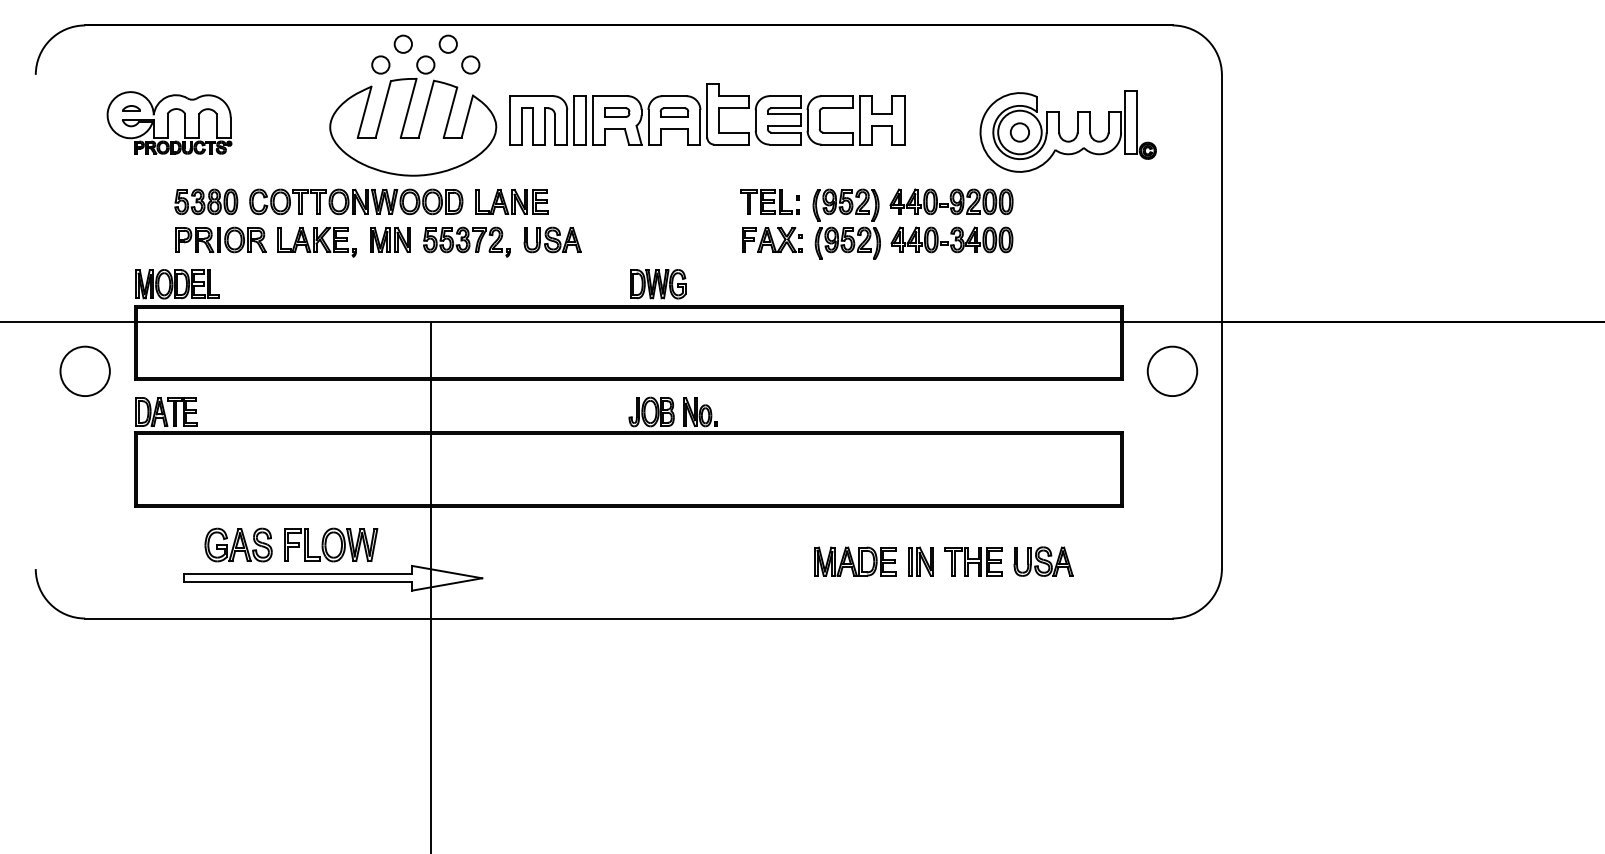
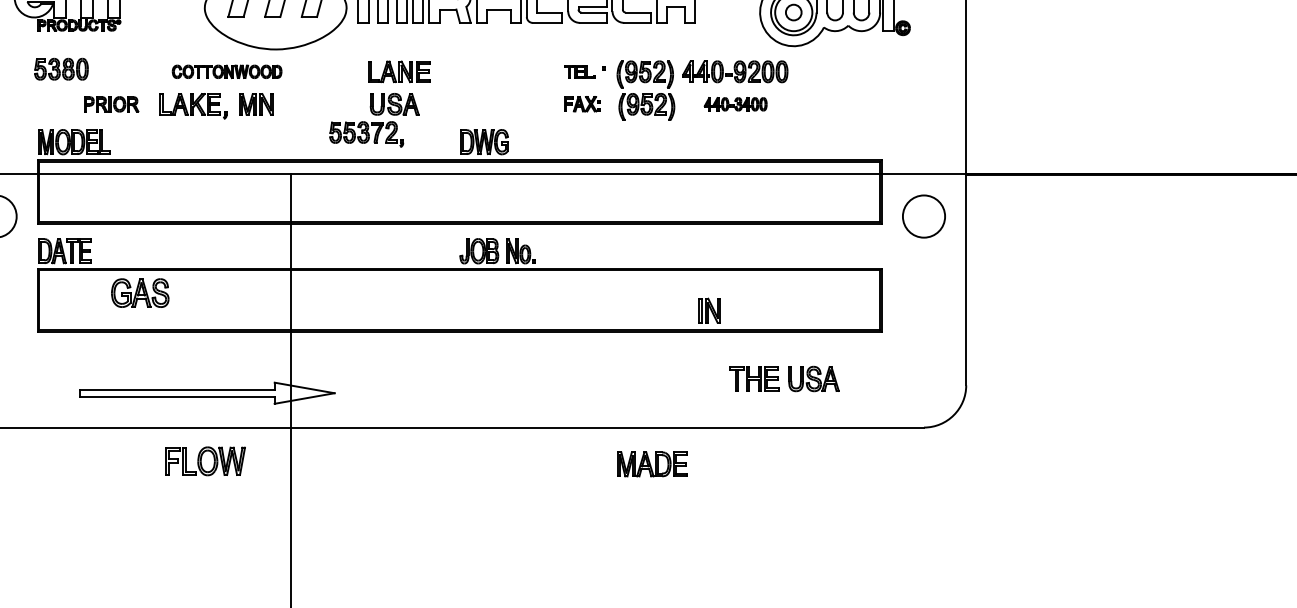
part: (206, 201) -> (61, 68), moved
part: (356, 201) -> (227, 71), size x0.6
part: (511, 201) -> (398, 71), moved
part: (769, 201) -> (579, 71), size x0.6
part: (220, 239) -> (111, 103), size x0.7
part: (772, 239) -> (582, 103), size x0.7
part: (951, 239) -> (735, 103), size x0.6
part: (466, 241) -> (366, 133), moved
part: (238, 544) -> (140, 292), moved
part: (331, 544) -> (205, 460), moved
part: (855, 561) -> (652, 464), moved
part: (920, 561) -> (708, 310), moved

